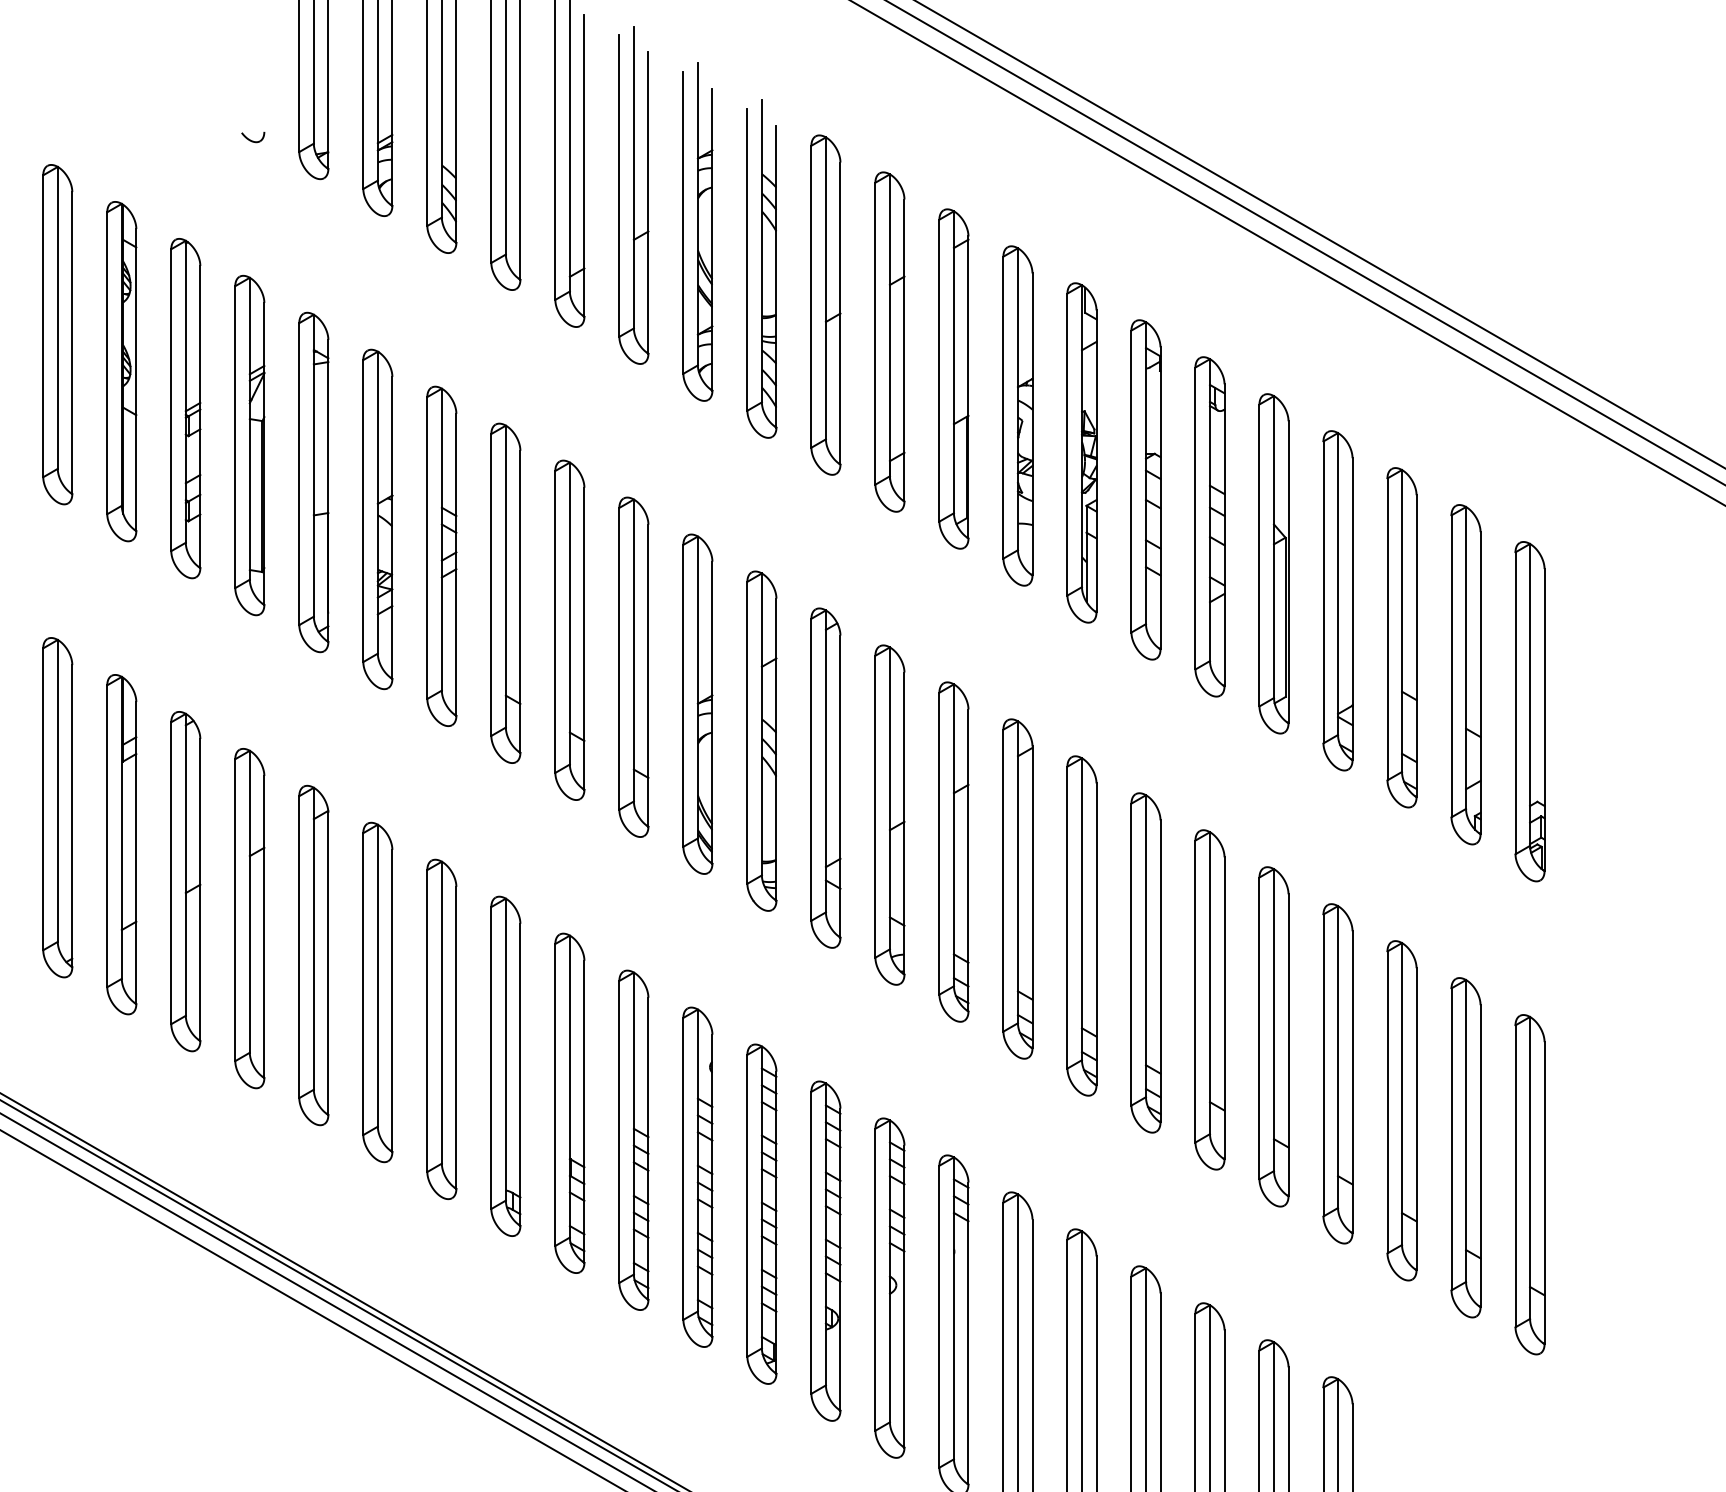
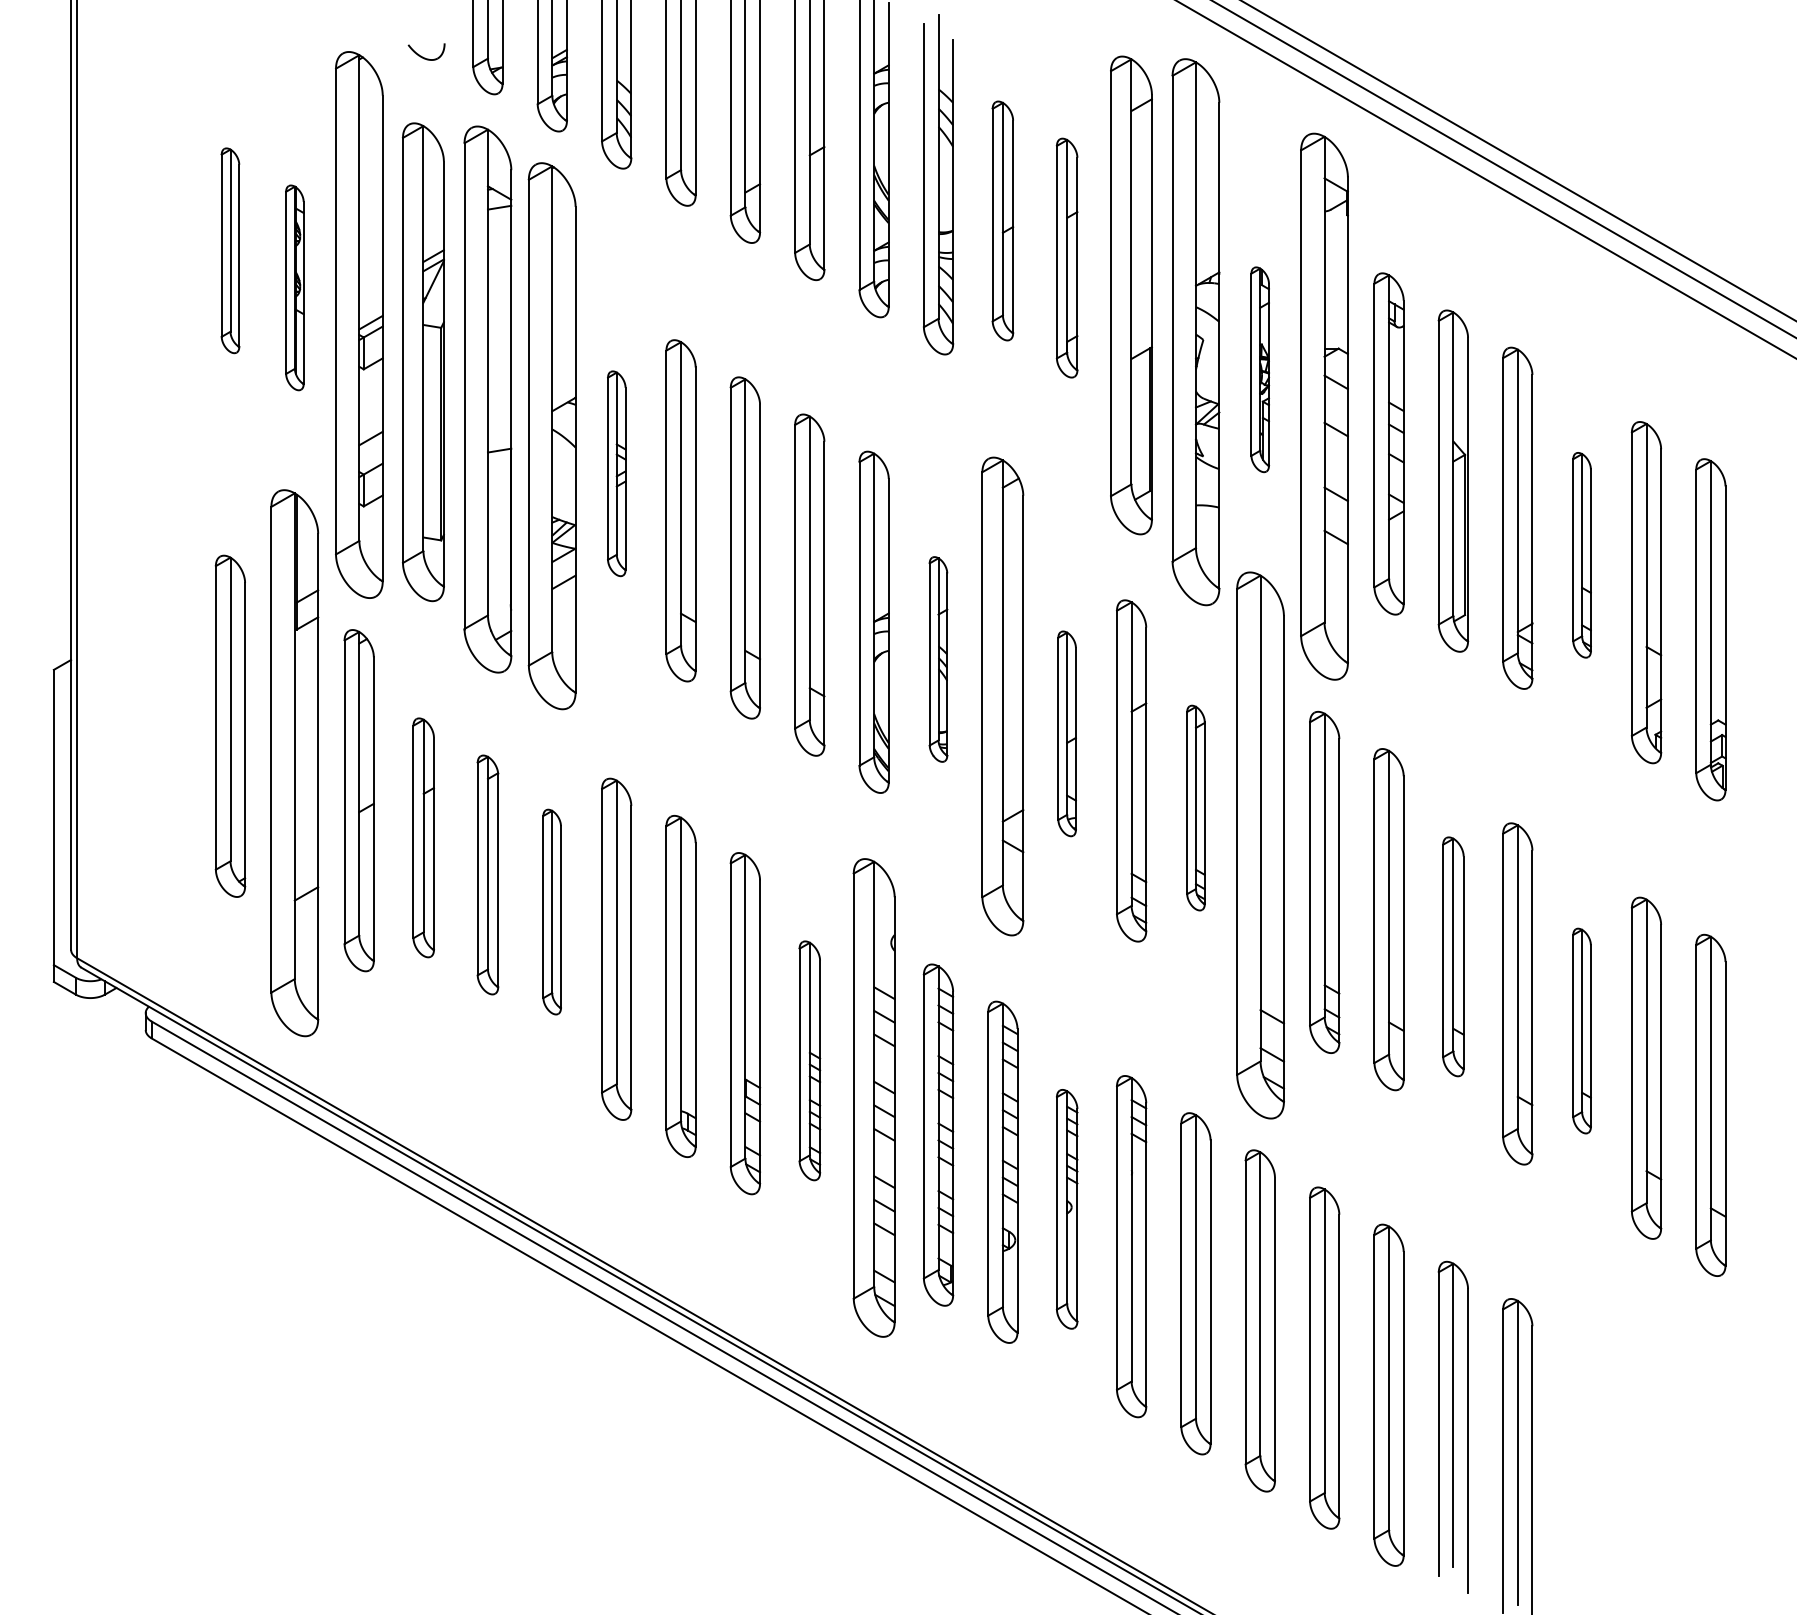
part: (253, 137) -> (427, 52), size x1.6
part: (825, 304) -> (1002, 220), size x0.7
part: (57, 334) -> (230, 250), size x0.6
part: (889, 341) -> (1066, 257), size x0.7
part: (121, 371) -> (294, 287), size x0.6
part: (953, 378) -> (1131, 294), size x1.4
part: (185, 408) -> (358, 324), size x1.6
part: (1017, 416) -> (1195, 332), size x1.6
part: (249, 444) -> (423, 361), size x1.4
part: (1081, 452) -> (1259, 369), size x0.6
part: (313, 481) -> (487, 398), size x1.6
part: (1145, 489) -> (1324, 406), size x1.6
part: (378, 519) -> (552, 436), size x1.6
part: (441, 556) -> (616, 473), size x0.6
part: (1401, 636) -> (1581, 554), size x0.6
part: (761, 741) -> (938, 659), size x0.6
part: (825, 778) -> (1002, 696), size x1.4
part: (889, 814) -> (1066, 733), size x0.6
part: (121, 844) -> (294, 763), size x1.6
part: (1017, 888) -> (1195, 807), size x0.6
part: (249, 918) -> (423, 837), size x0.7
part: (1081, 925) -> (1259, 844), size x1.6
part: (313, 955) -> (487, 874), size x0.7
part: (377, 991) -> (551, 911), size x0.6
part: (1274, 1036) -> (1453, 956), size x0.7
part: (1401, 1110) -> (1581, 1030), size x0.6
part: (633, 1140) -> (809, 1060), size x0.7
part: (697, 1176) -> (873, 1097), size x1.4
part: (889, 1287) -> (1066, 1208), size x0.7

